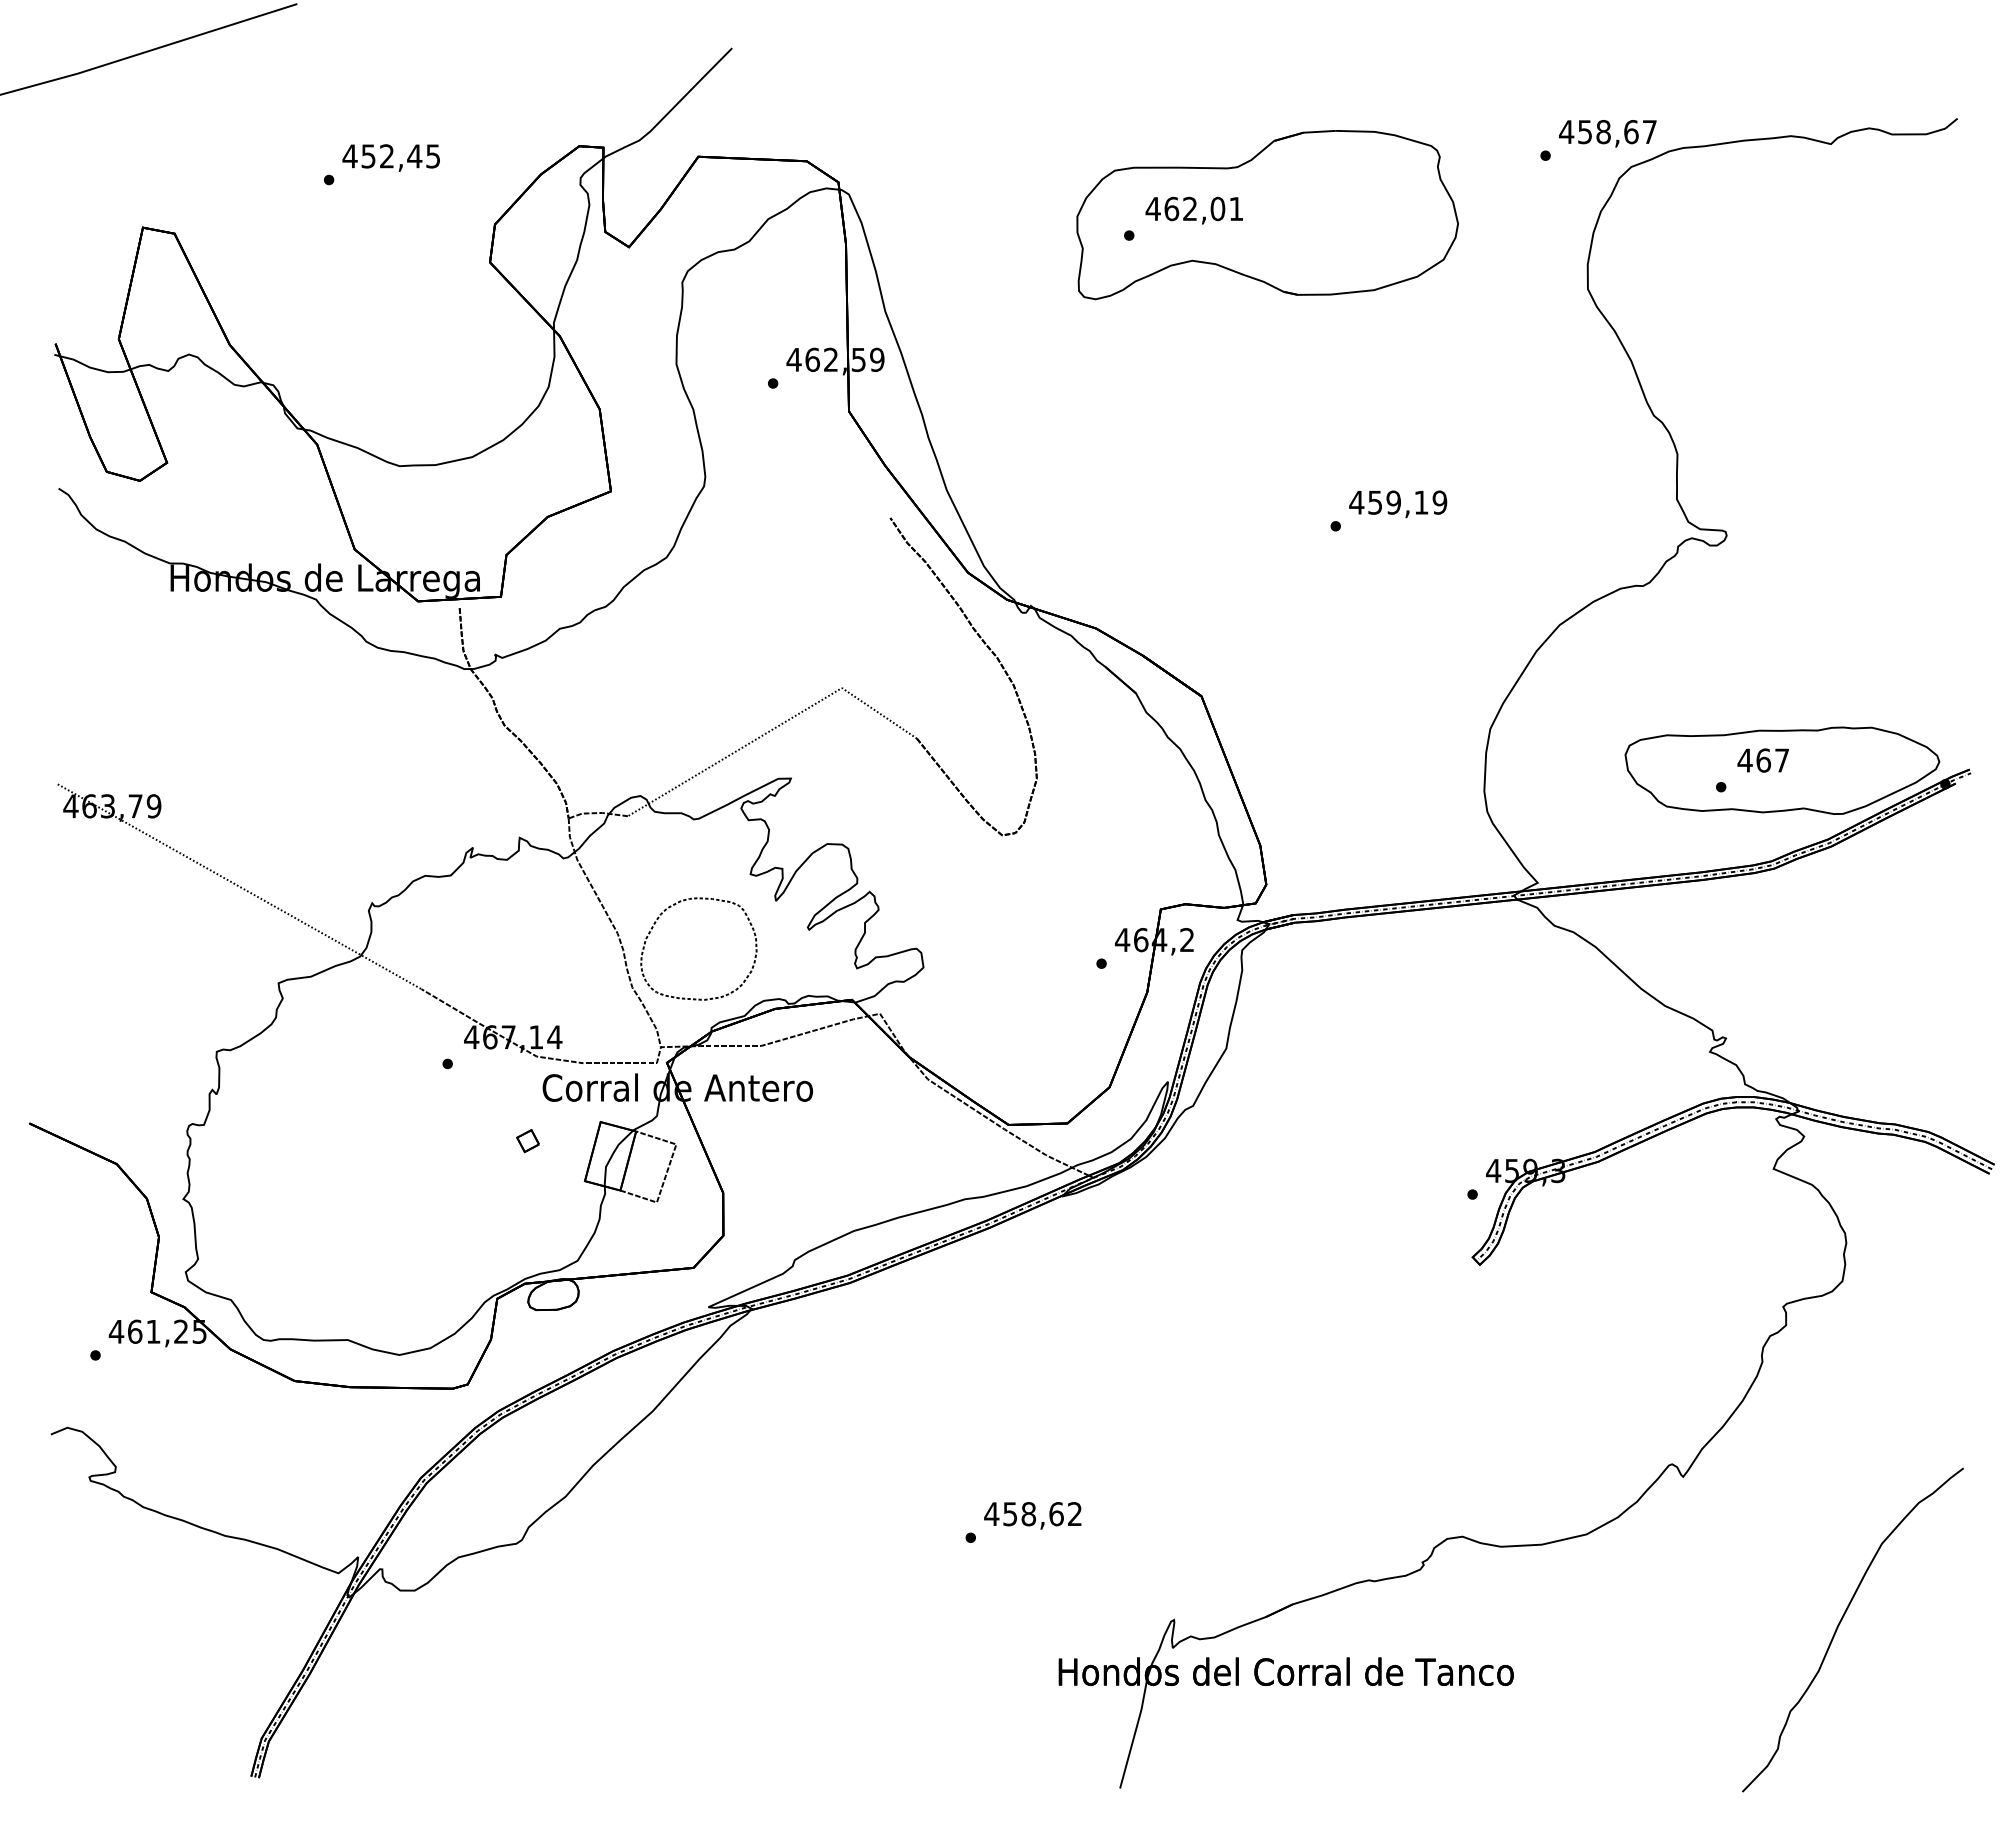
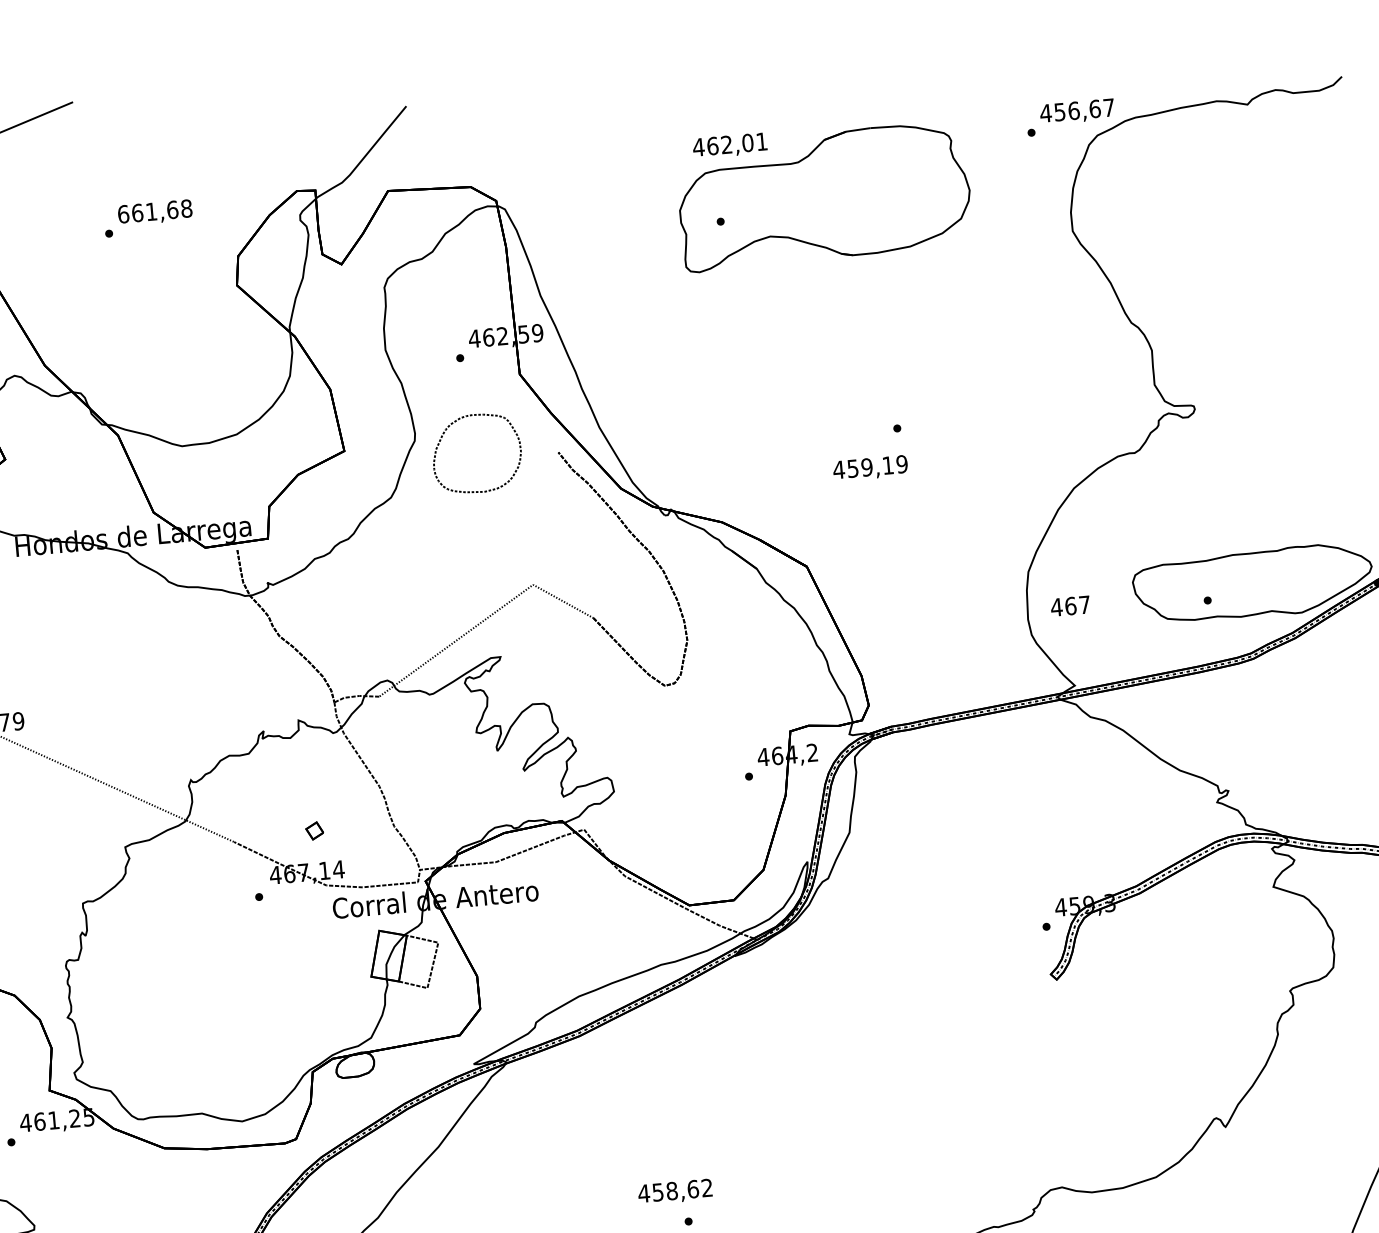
text: (1603, 132) -> (1073, 111), 458,67 -> 456,67
text: (391, 156) -> (154, 211), 452,45 -> 661,68
text: (1193, 210) -> (729, 145), moved
text: (1398, 504) -> (870, 468), moved
text: (1762, 760) -> (1069, 606), moved
part: (699, 899) -> (474, 415), moved
part: (527, 1141) -> (314, 831), moved
text: (1032, 1515) -> (675, 1191), moved

